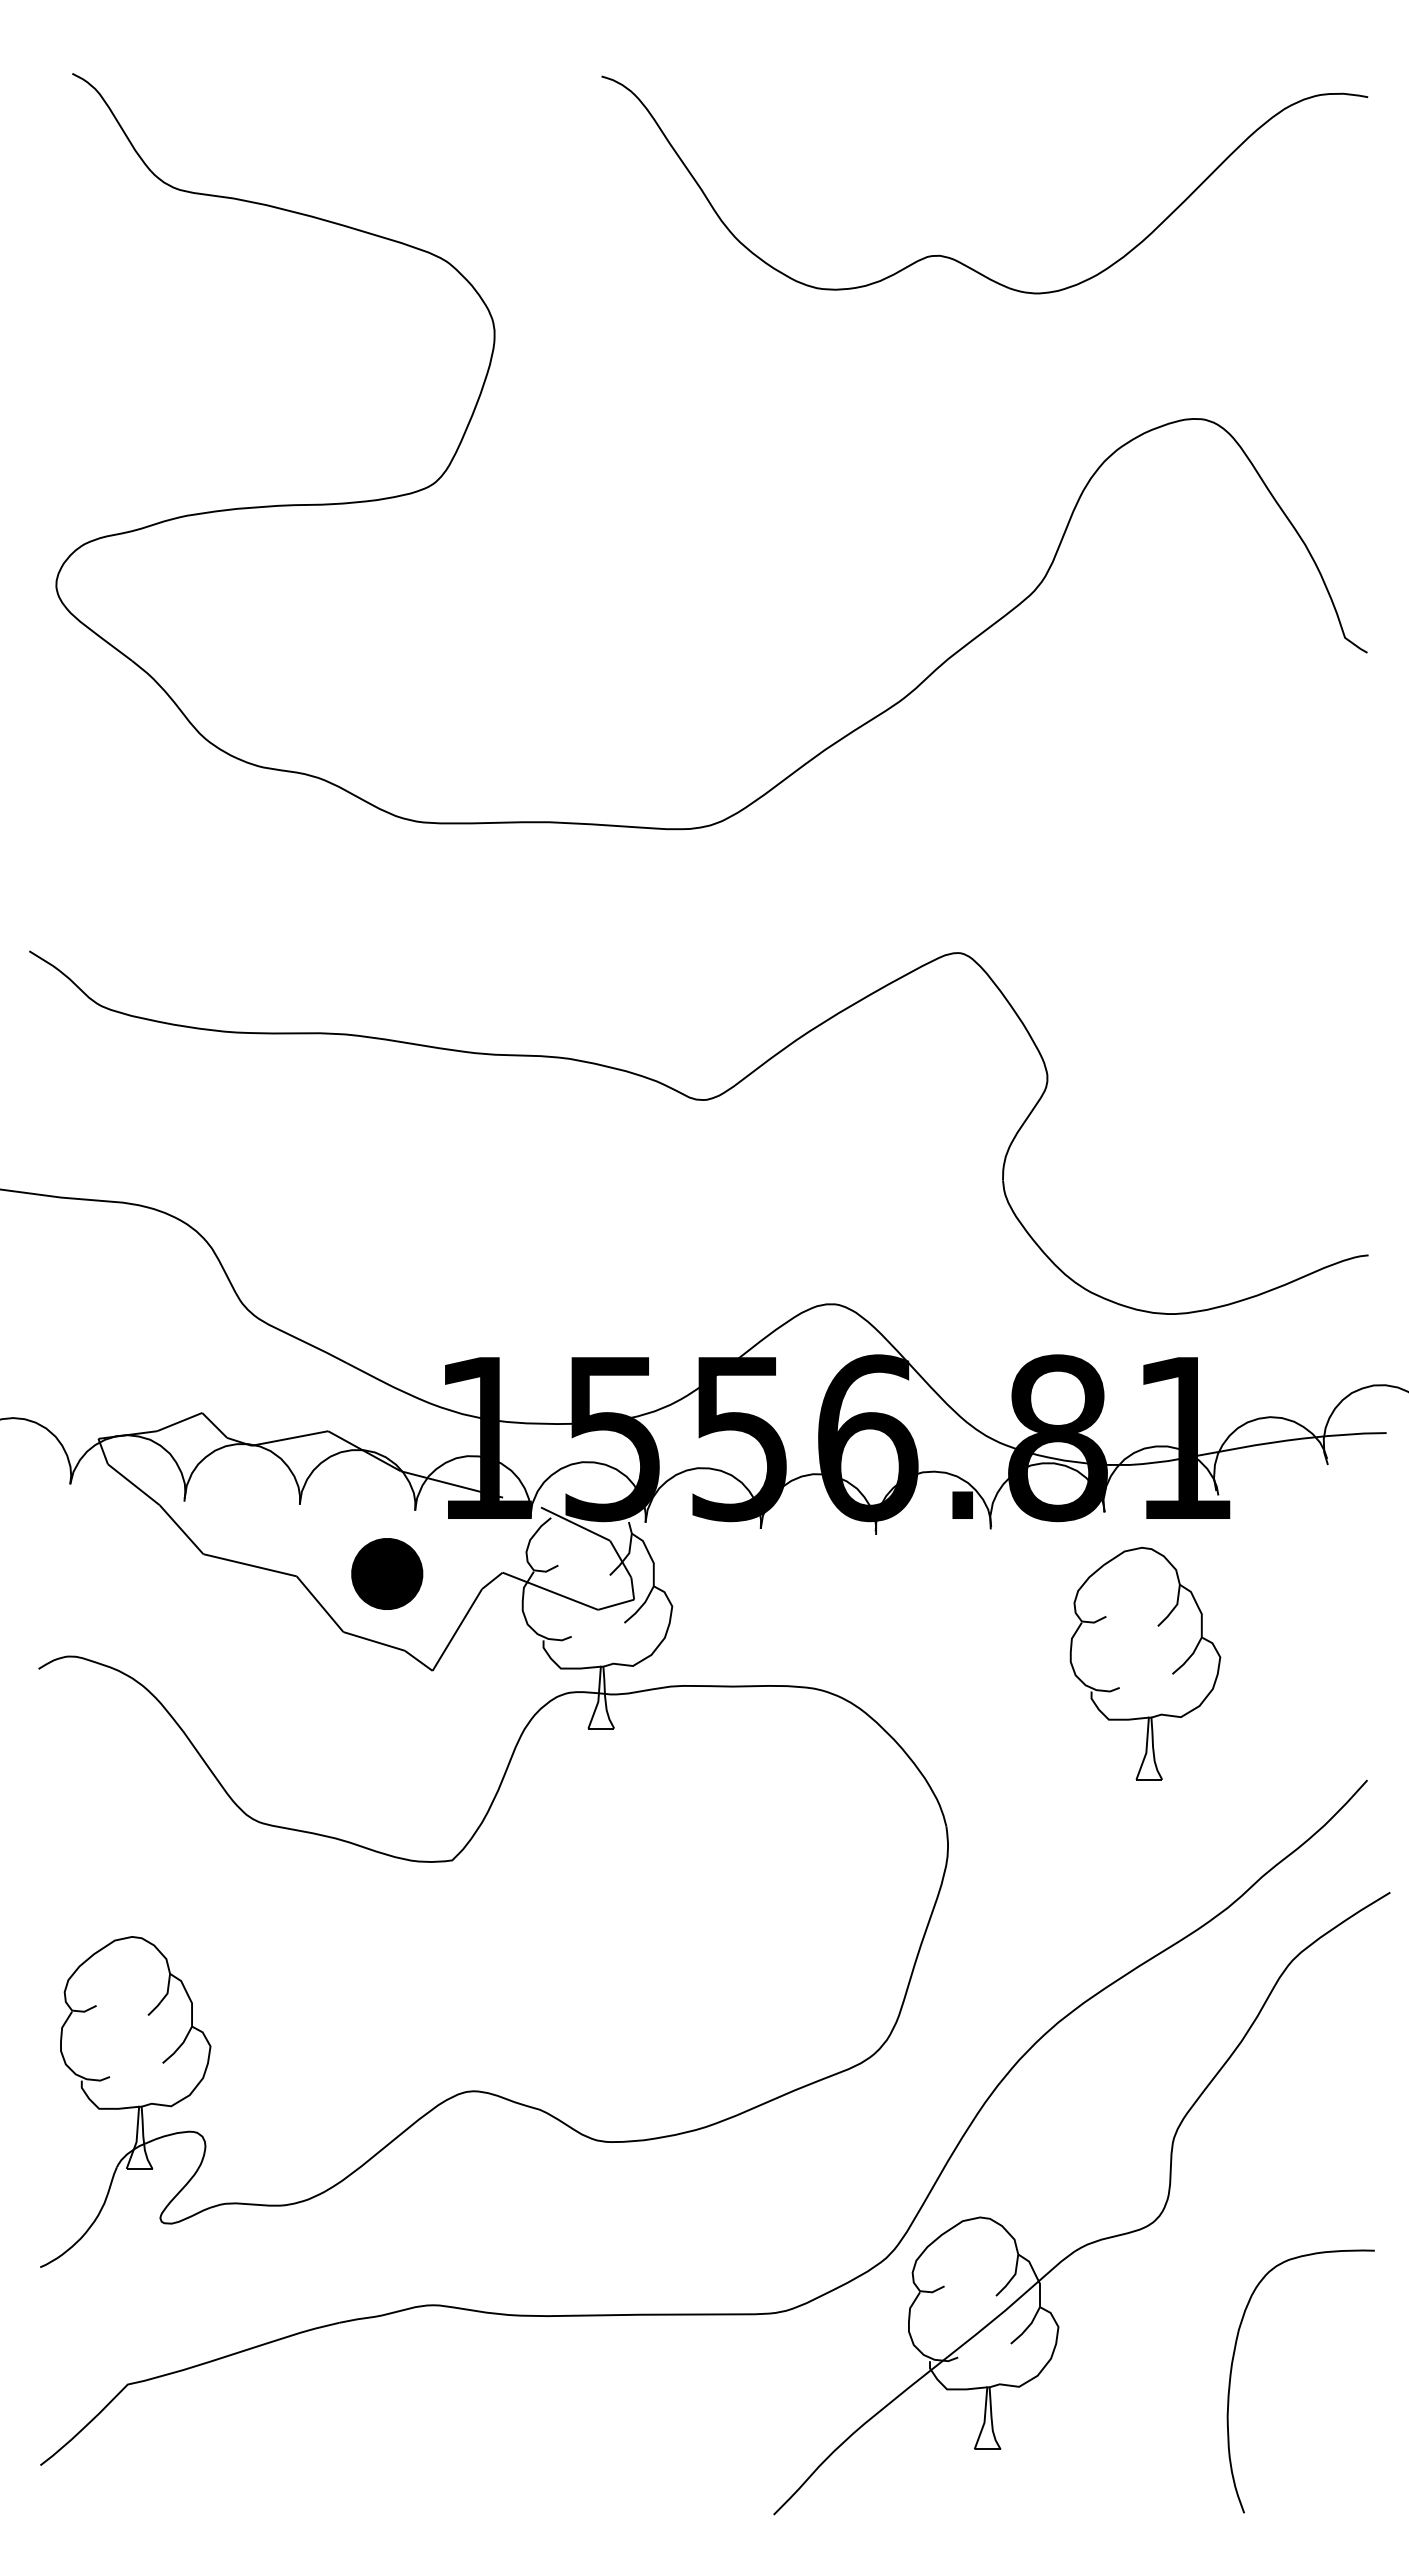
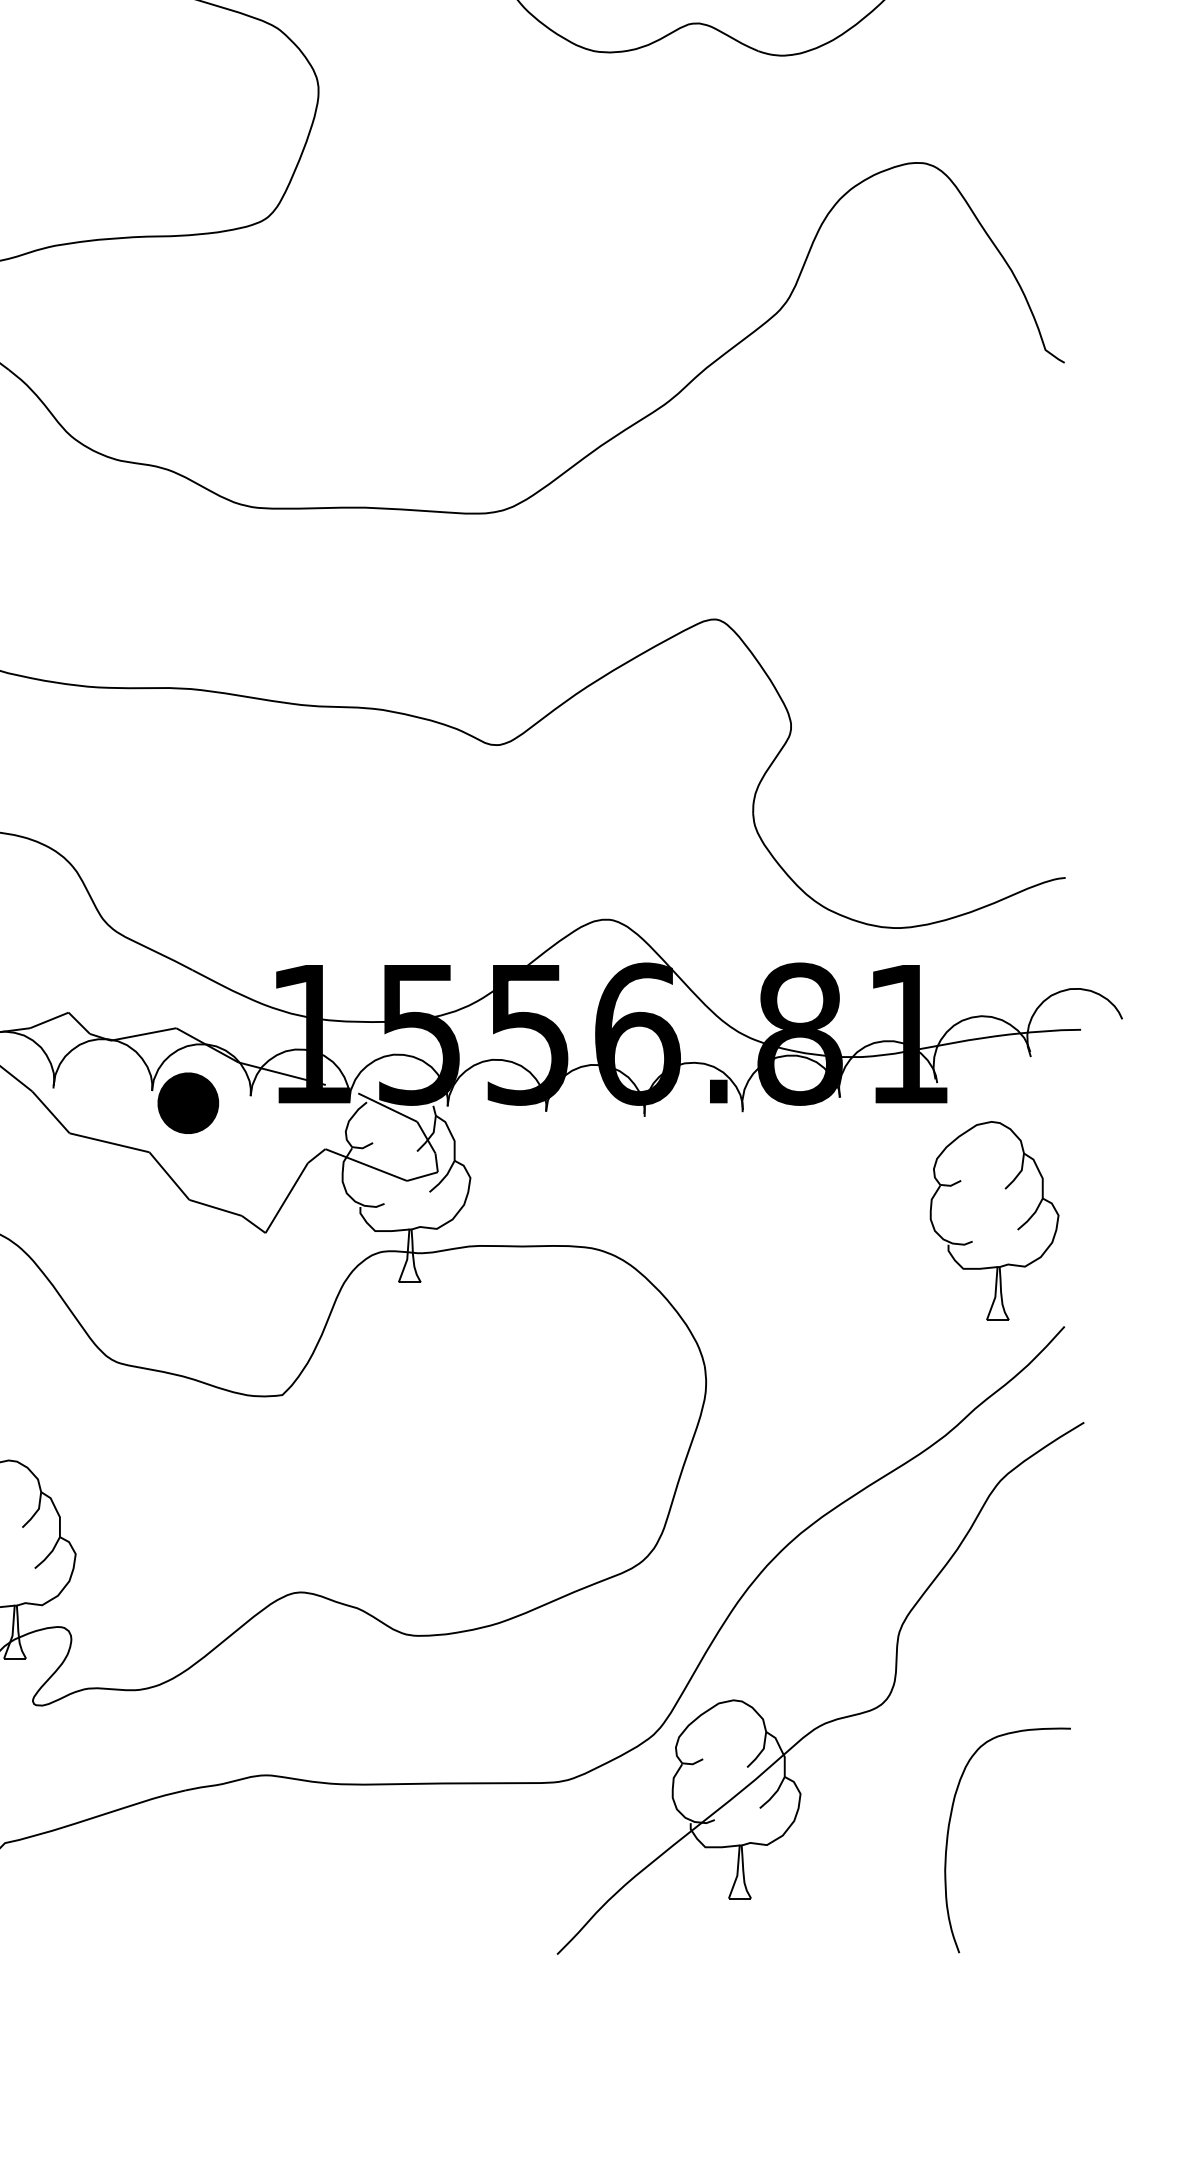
part: (387, 1573) -> (188, 1102), moved
part: (1172, 1672) -> (1017, 1228), moved

